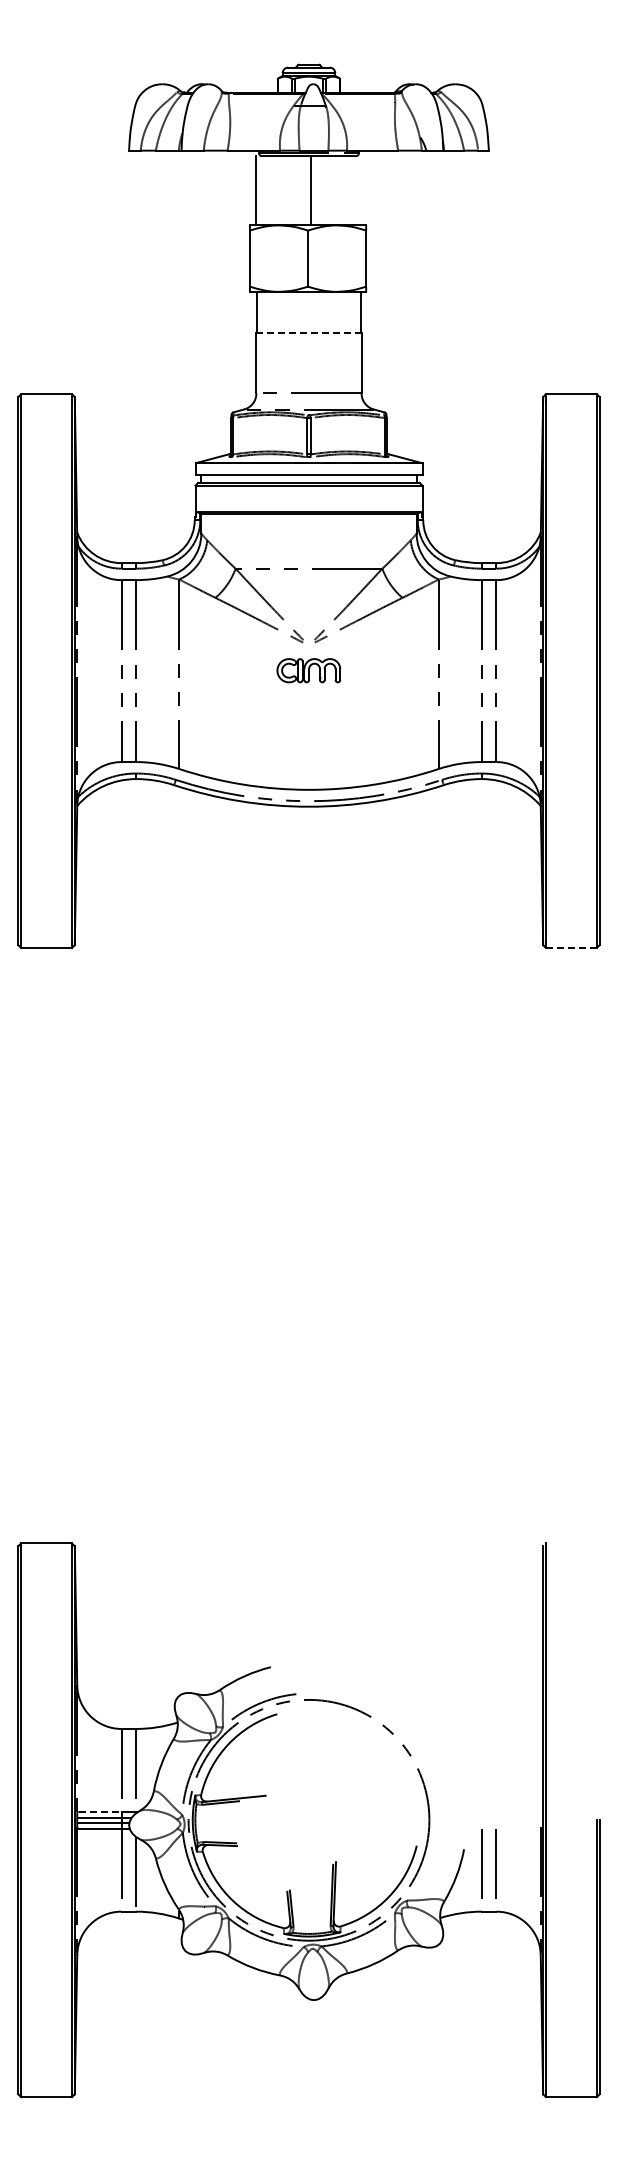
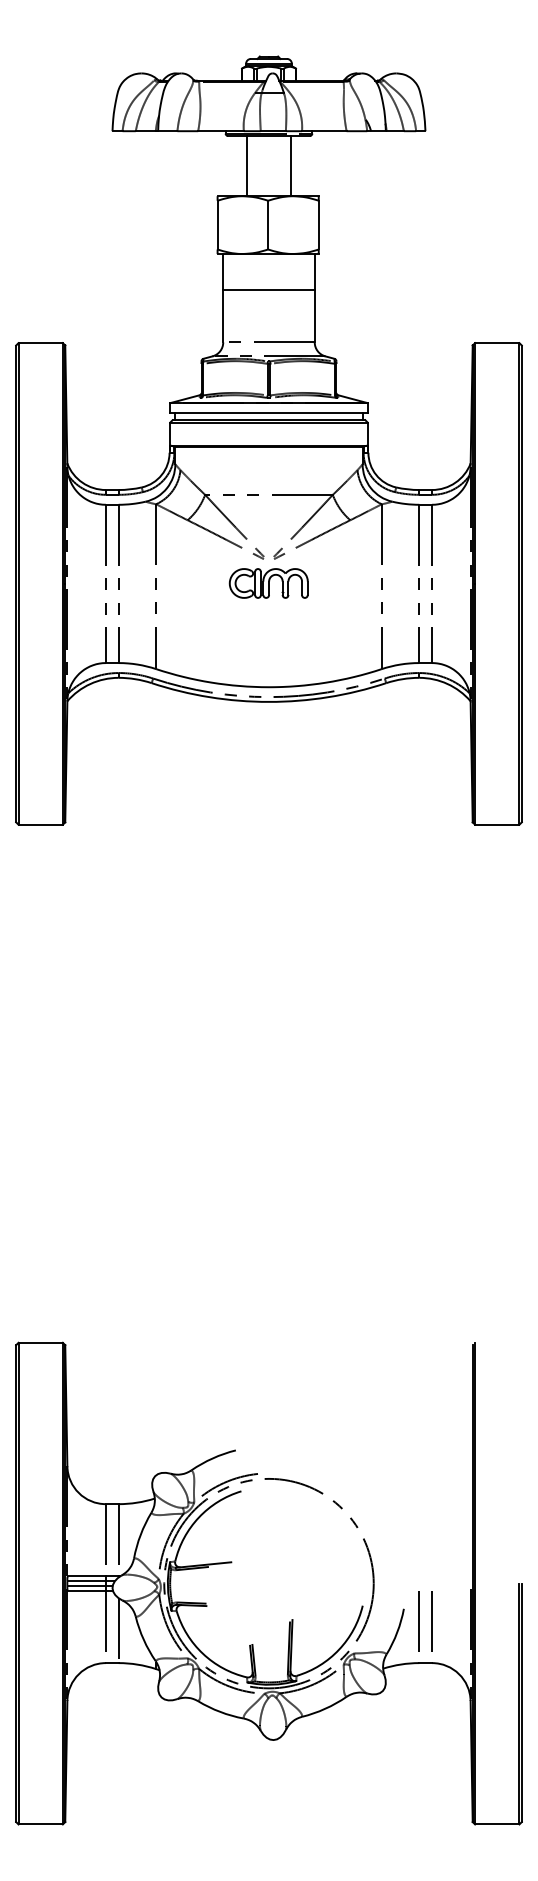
line: (256, 190) -> (247, 165), moved
line: (310, 190) -> (290, 165), moved
line: (309, 333) -> (269, 290), dashed -> solid
part: (308, 670) -> (268, 583), size x1.43
line: (571, 947) -> (497, 824), dashed -> solid
line: (100, 1812) -> (87, 1576), dashed -> solid

